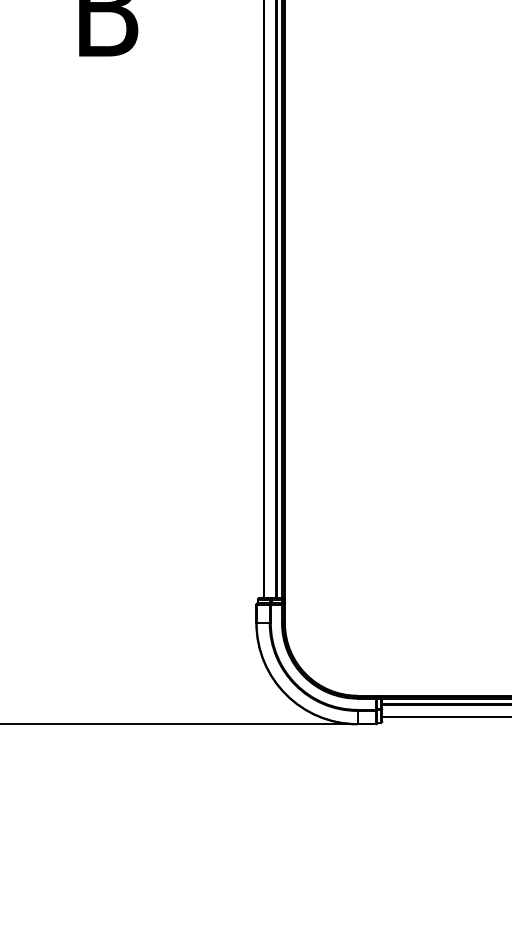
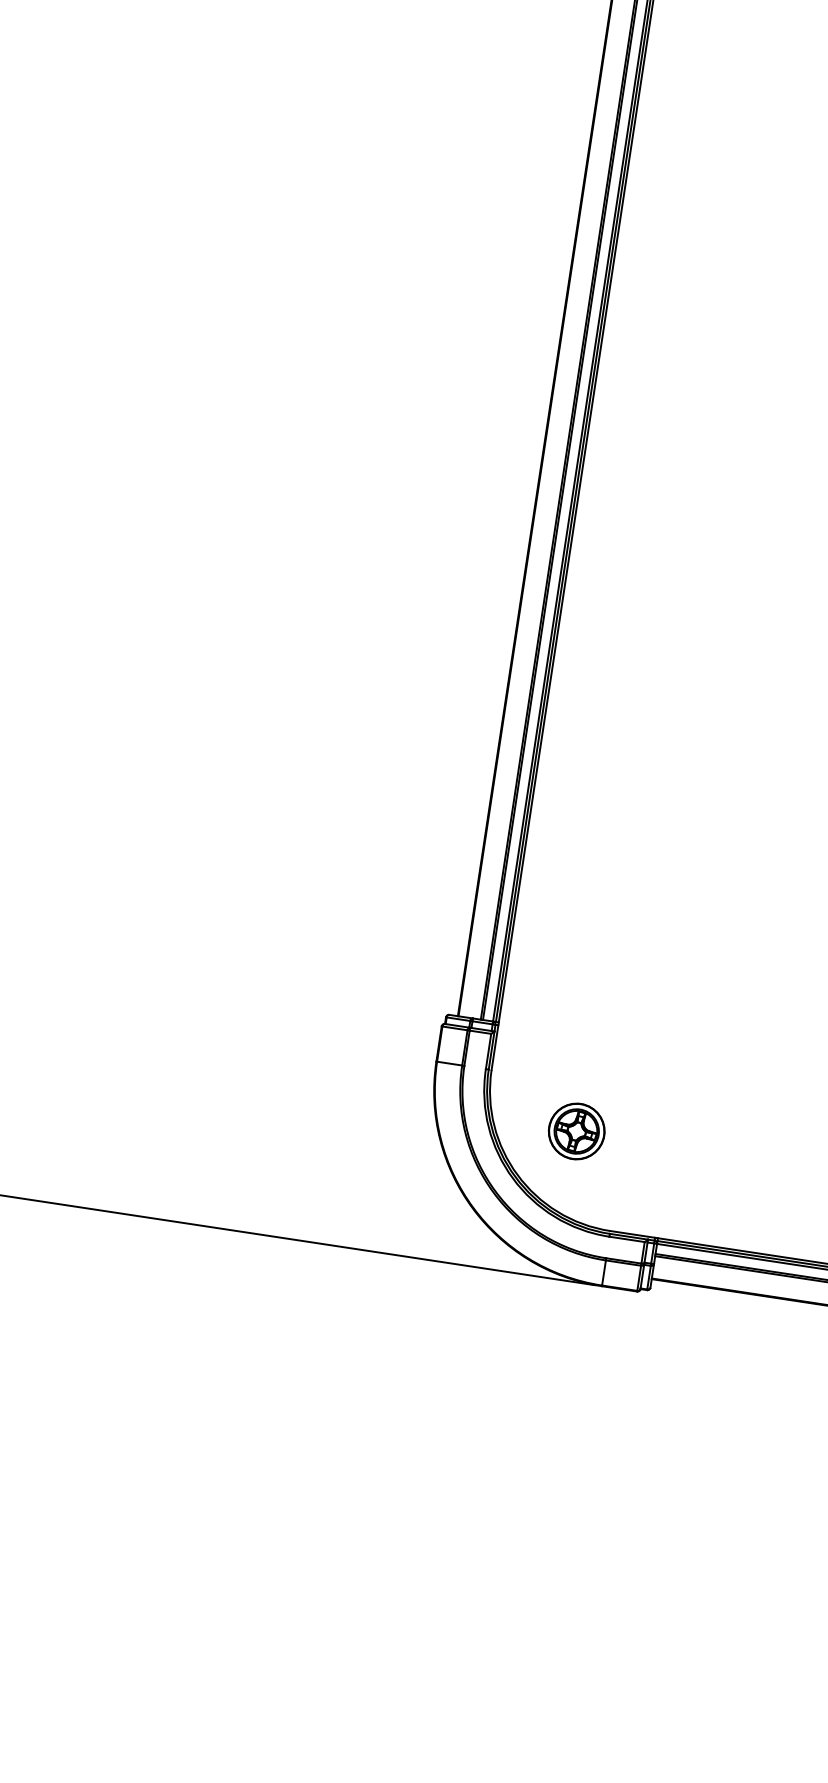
part: (332, 647) -> (576, 1130), added

